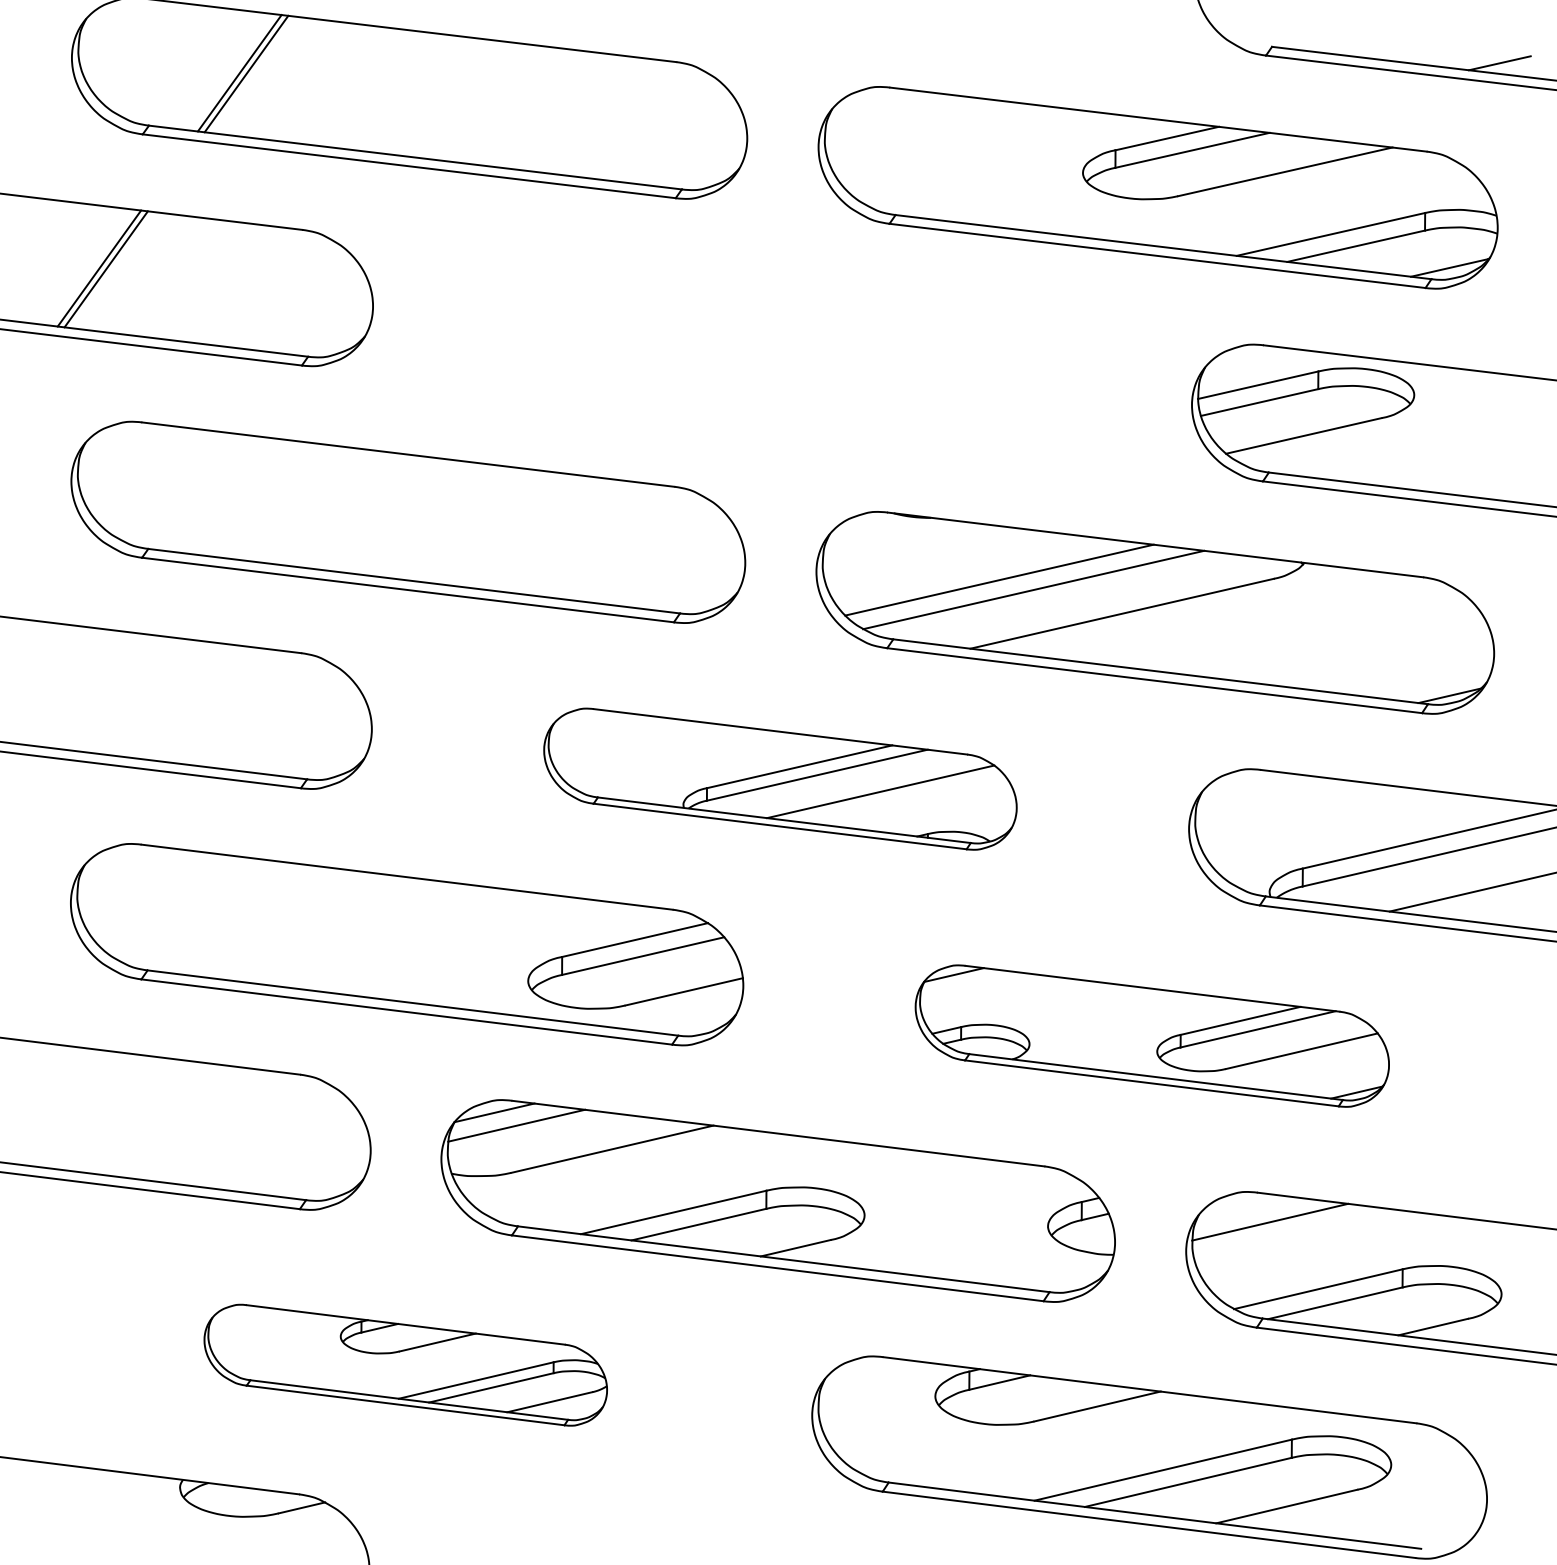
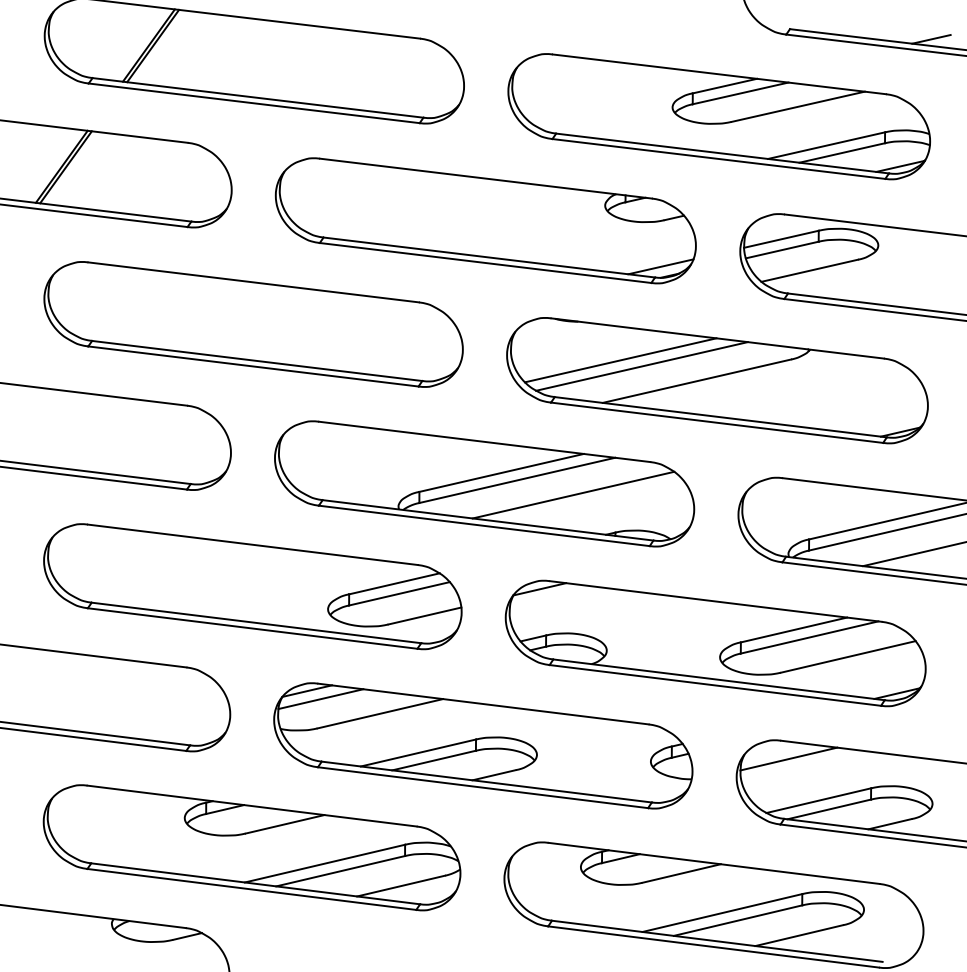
part: (781, 354) -> (485, 220), added
part: (780, 778) -> (484, 483), size x1.43
part: (1152, 1036) -> (715, 643), size x1.43
part: (404, 1364) -> (251, 847), size x1.67

